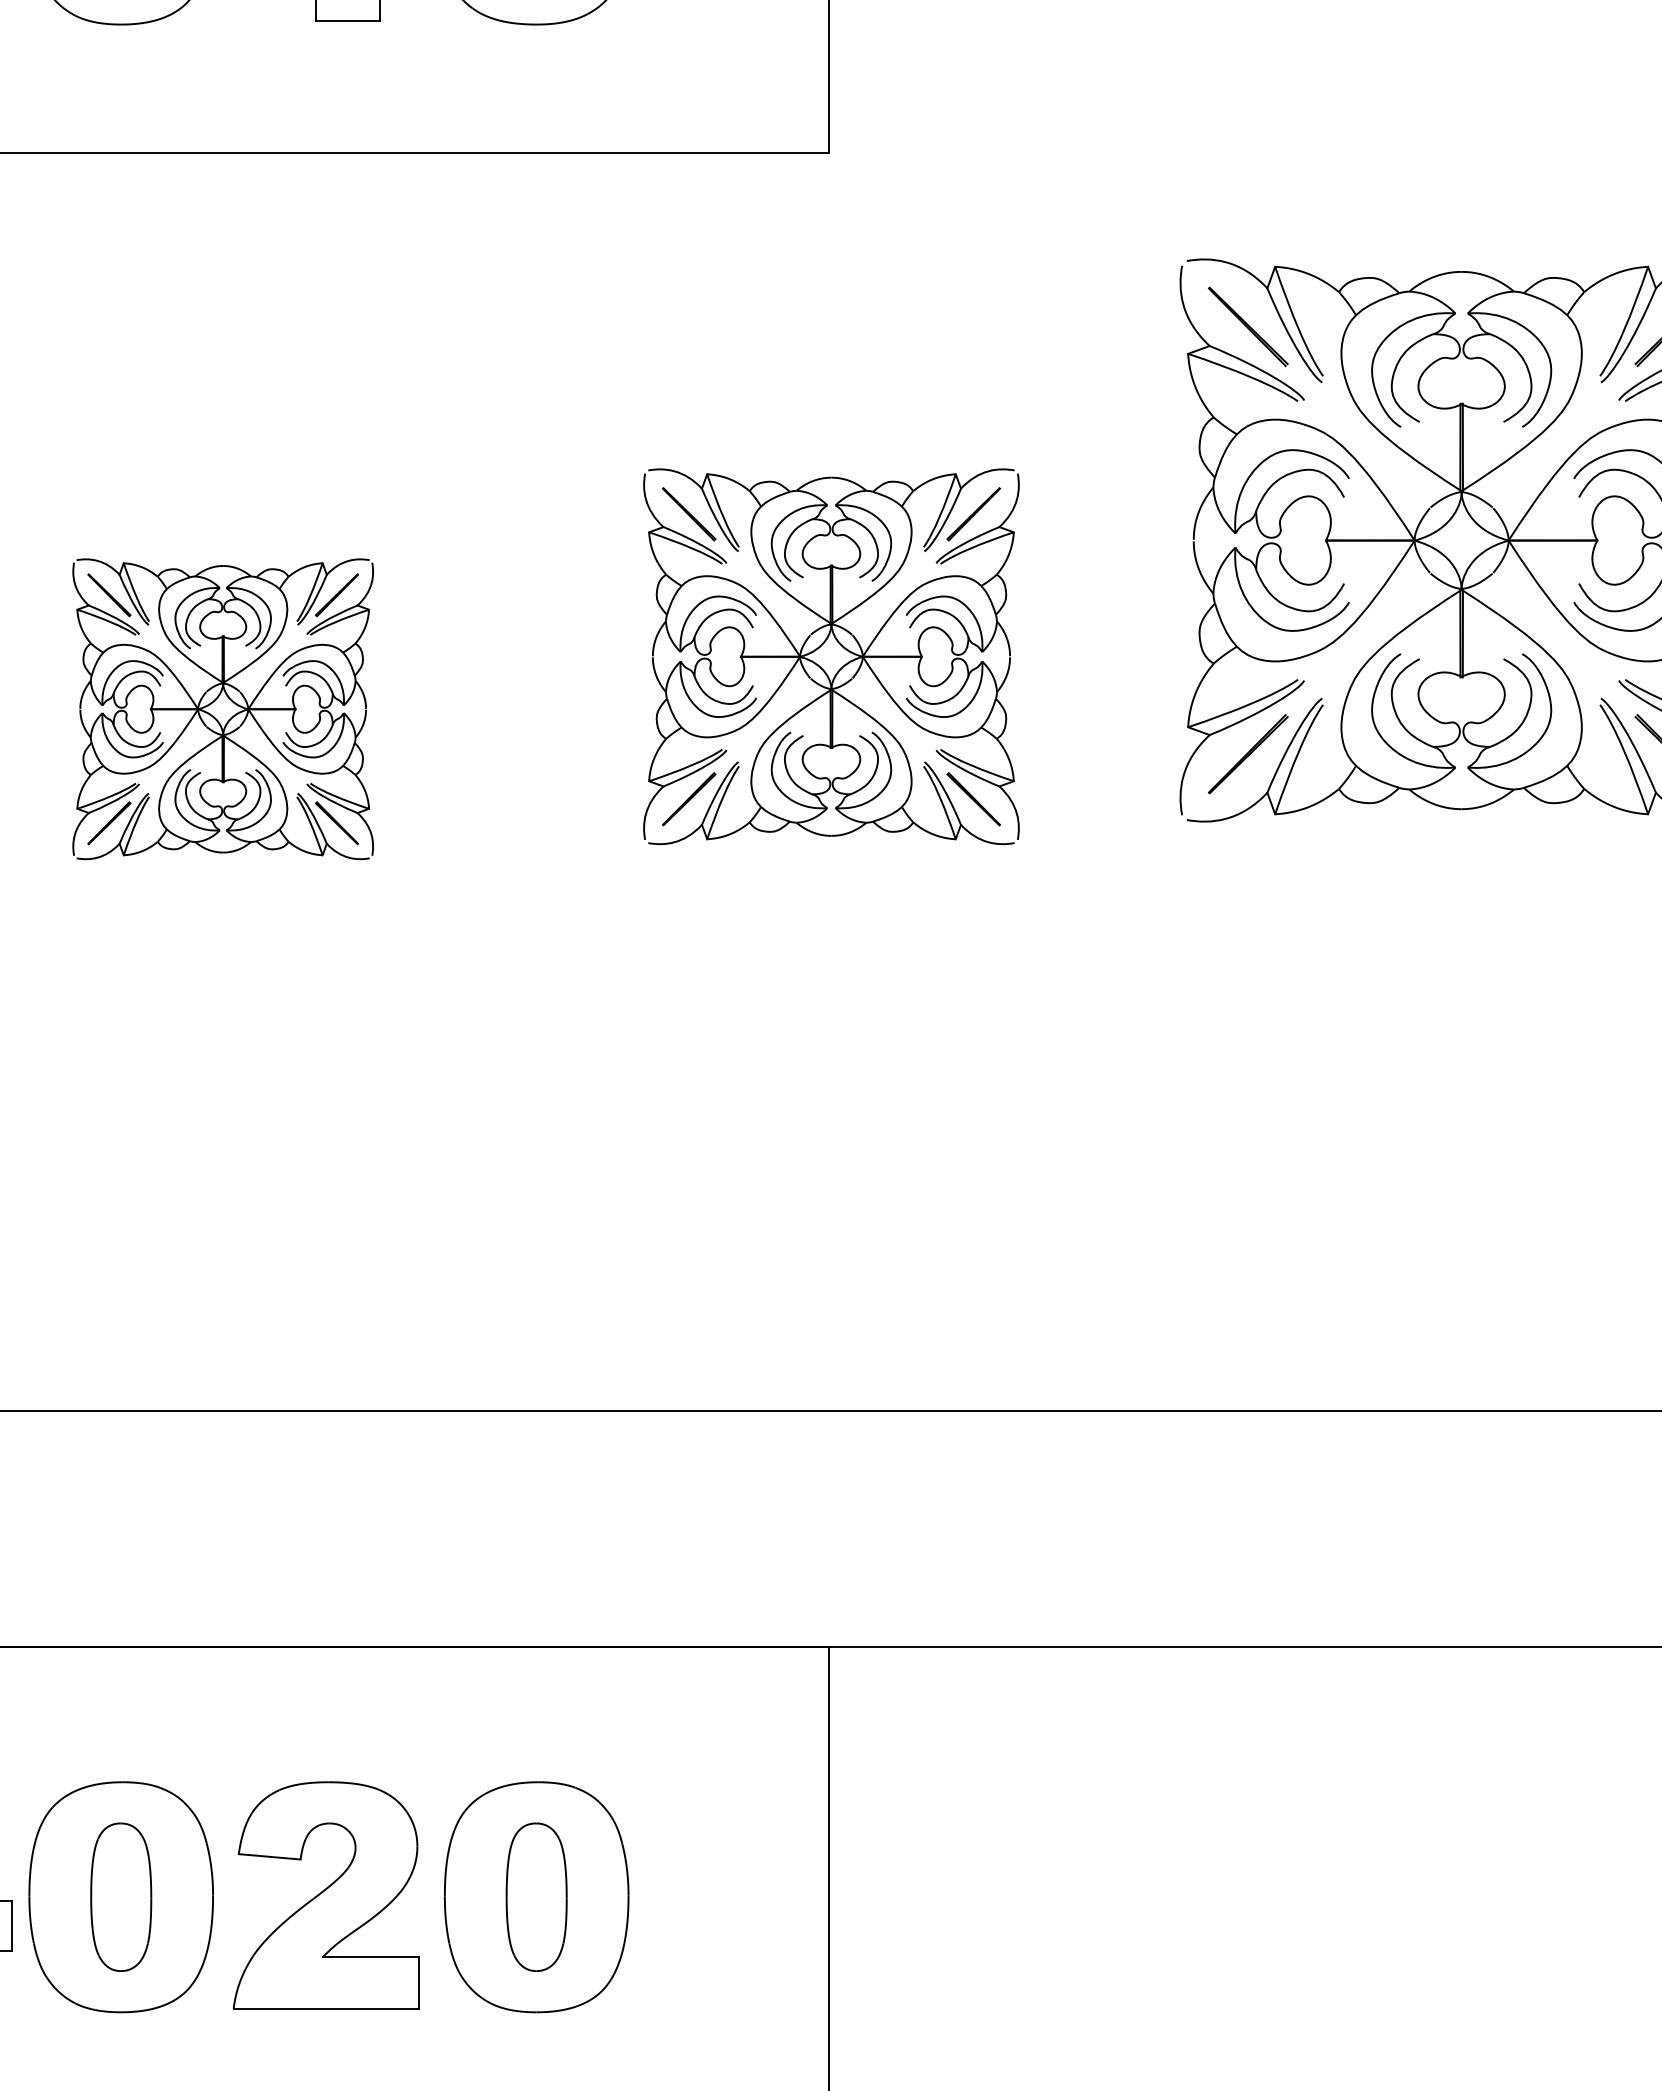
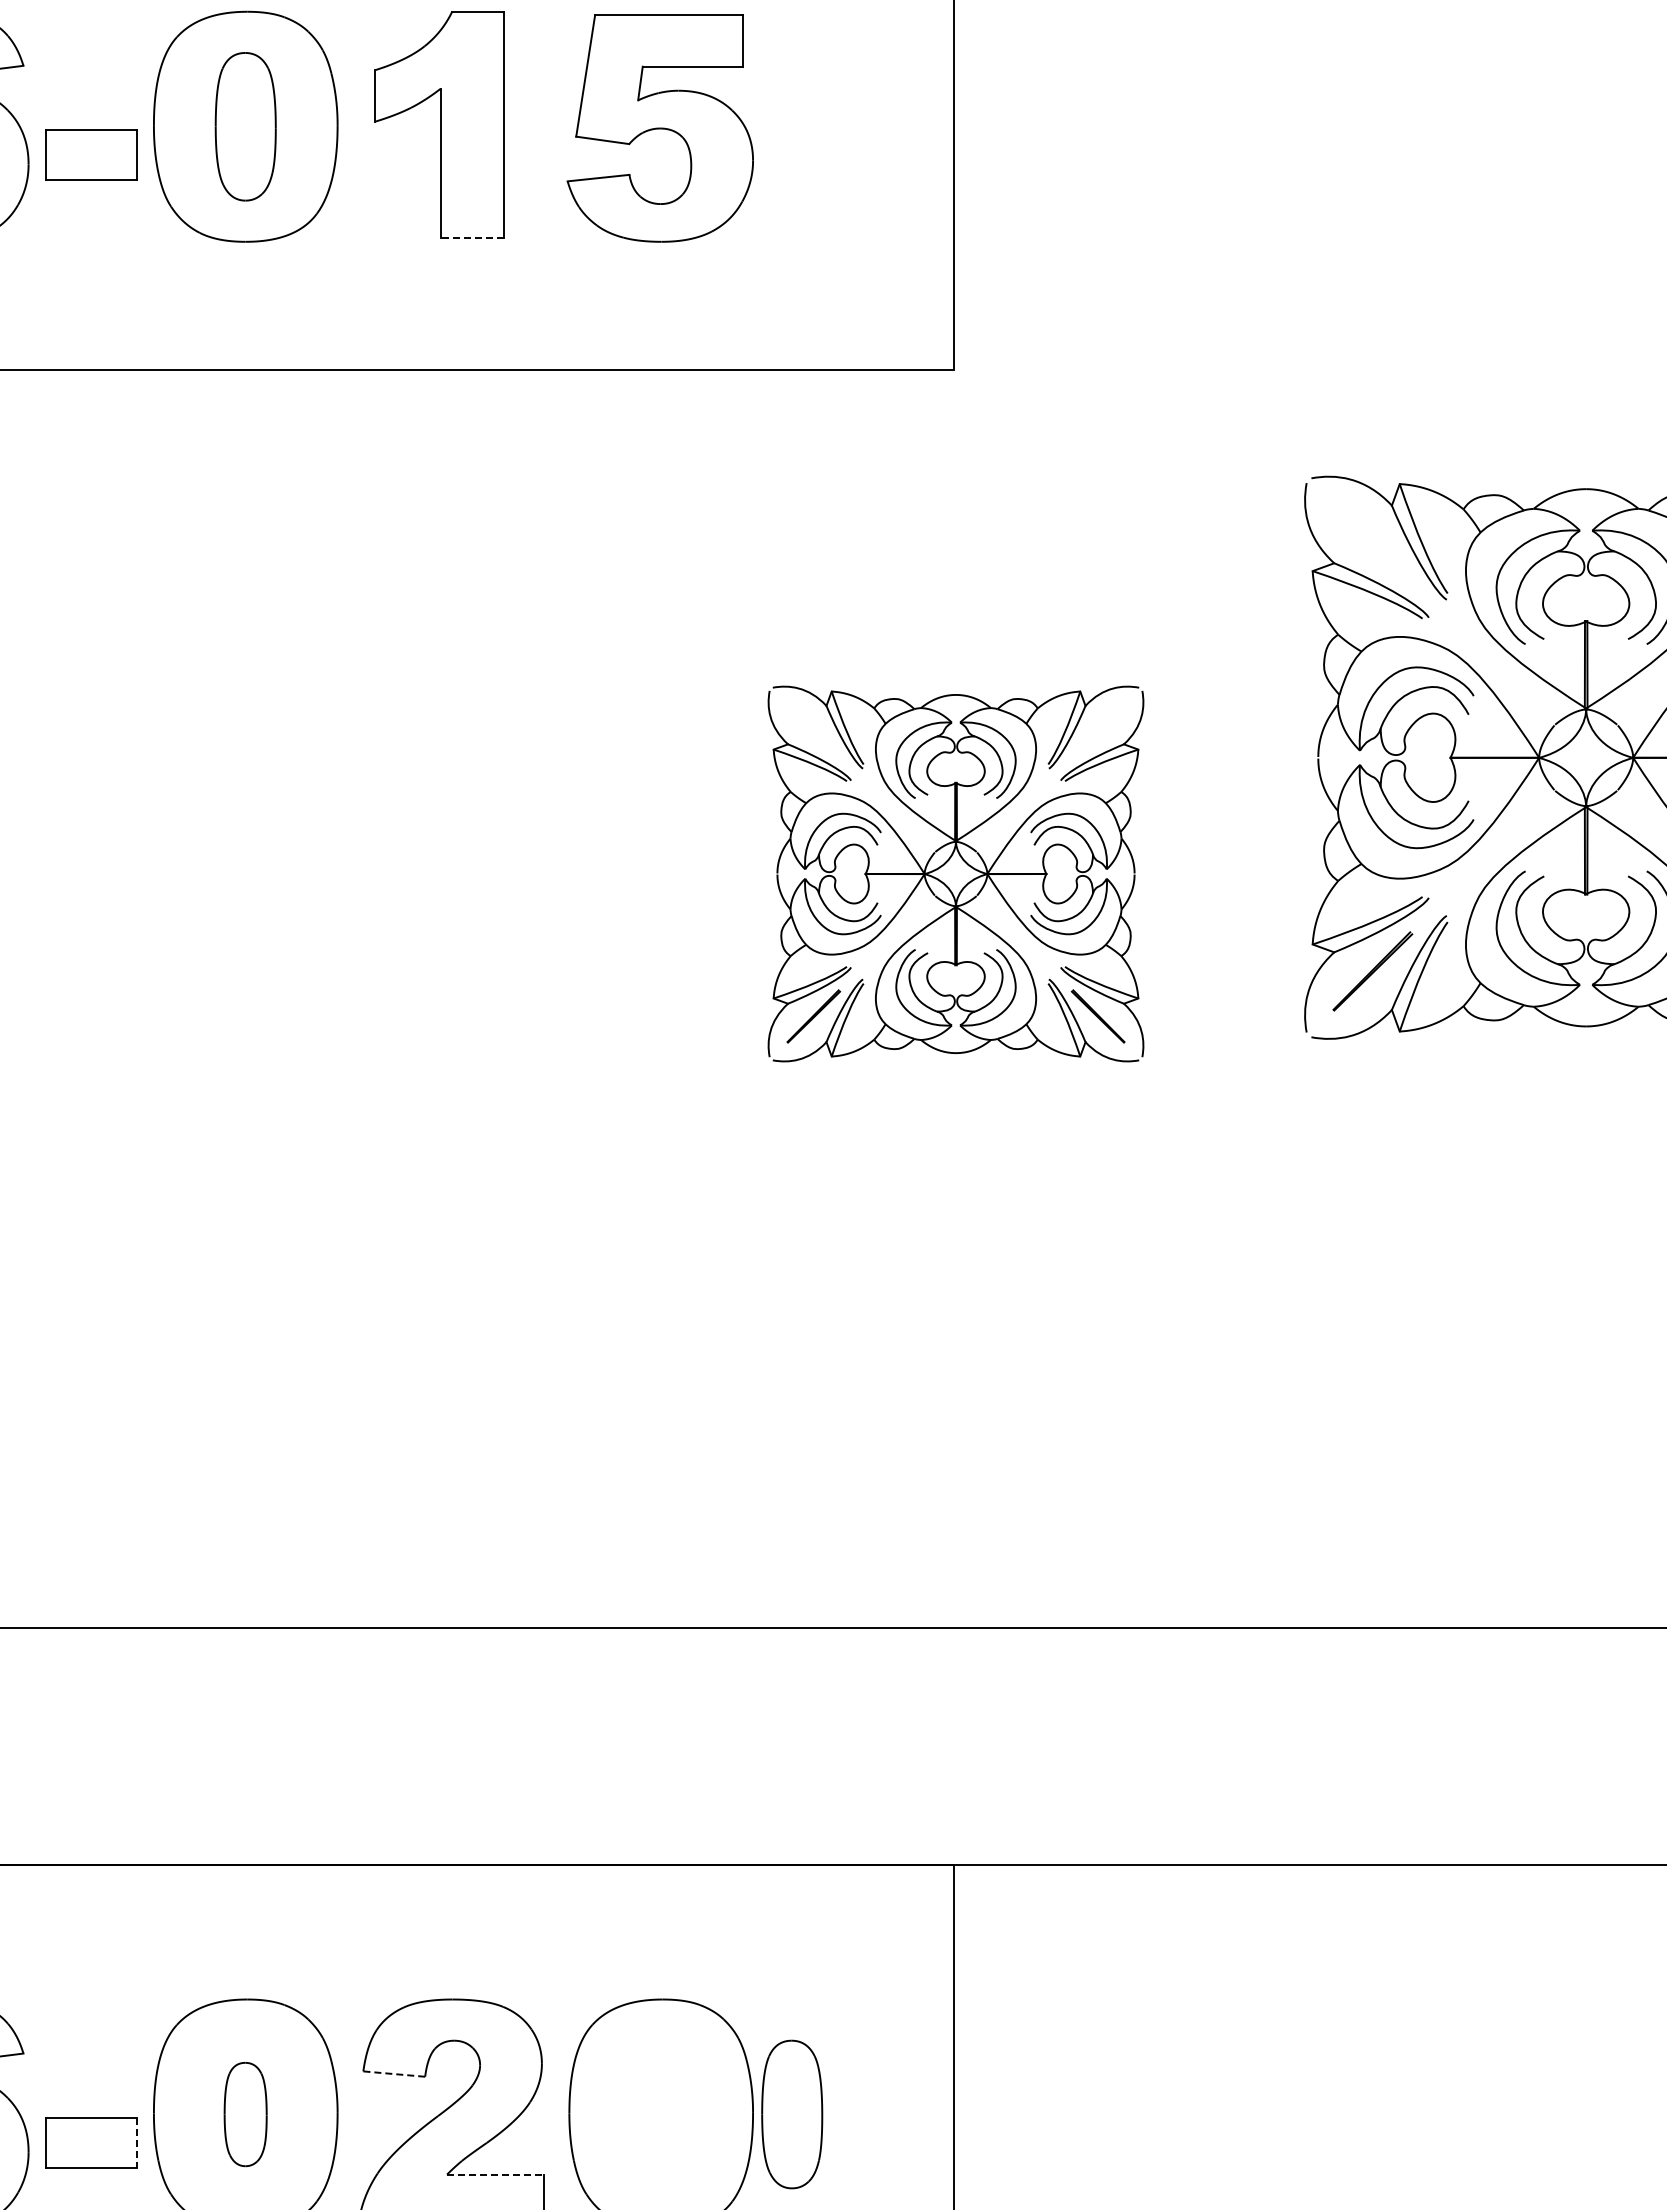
line: (347, 21) -> (472, 238), solid -> dashed
line: (1247, 327) -> (1372, 544), removed
line: (688, 514) -> (813, 731), removed
line: (972, 514) -> (1097, 731), removed
part: (222, 709) -> (347, 926), removed
line: (268, 1857) -> (393, 2074), solid -> dashed
part: (120, 1897) -> (245, 2114), size x0.7
part: (536, 1897) -> (792, 2114), moved
line: (11, 1925) -> (136, 2142), solid -> dashed
line: (370, 1957) -> (495, 2174), solid -> dashed

